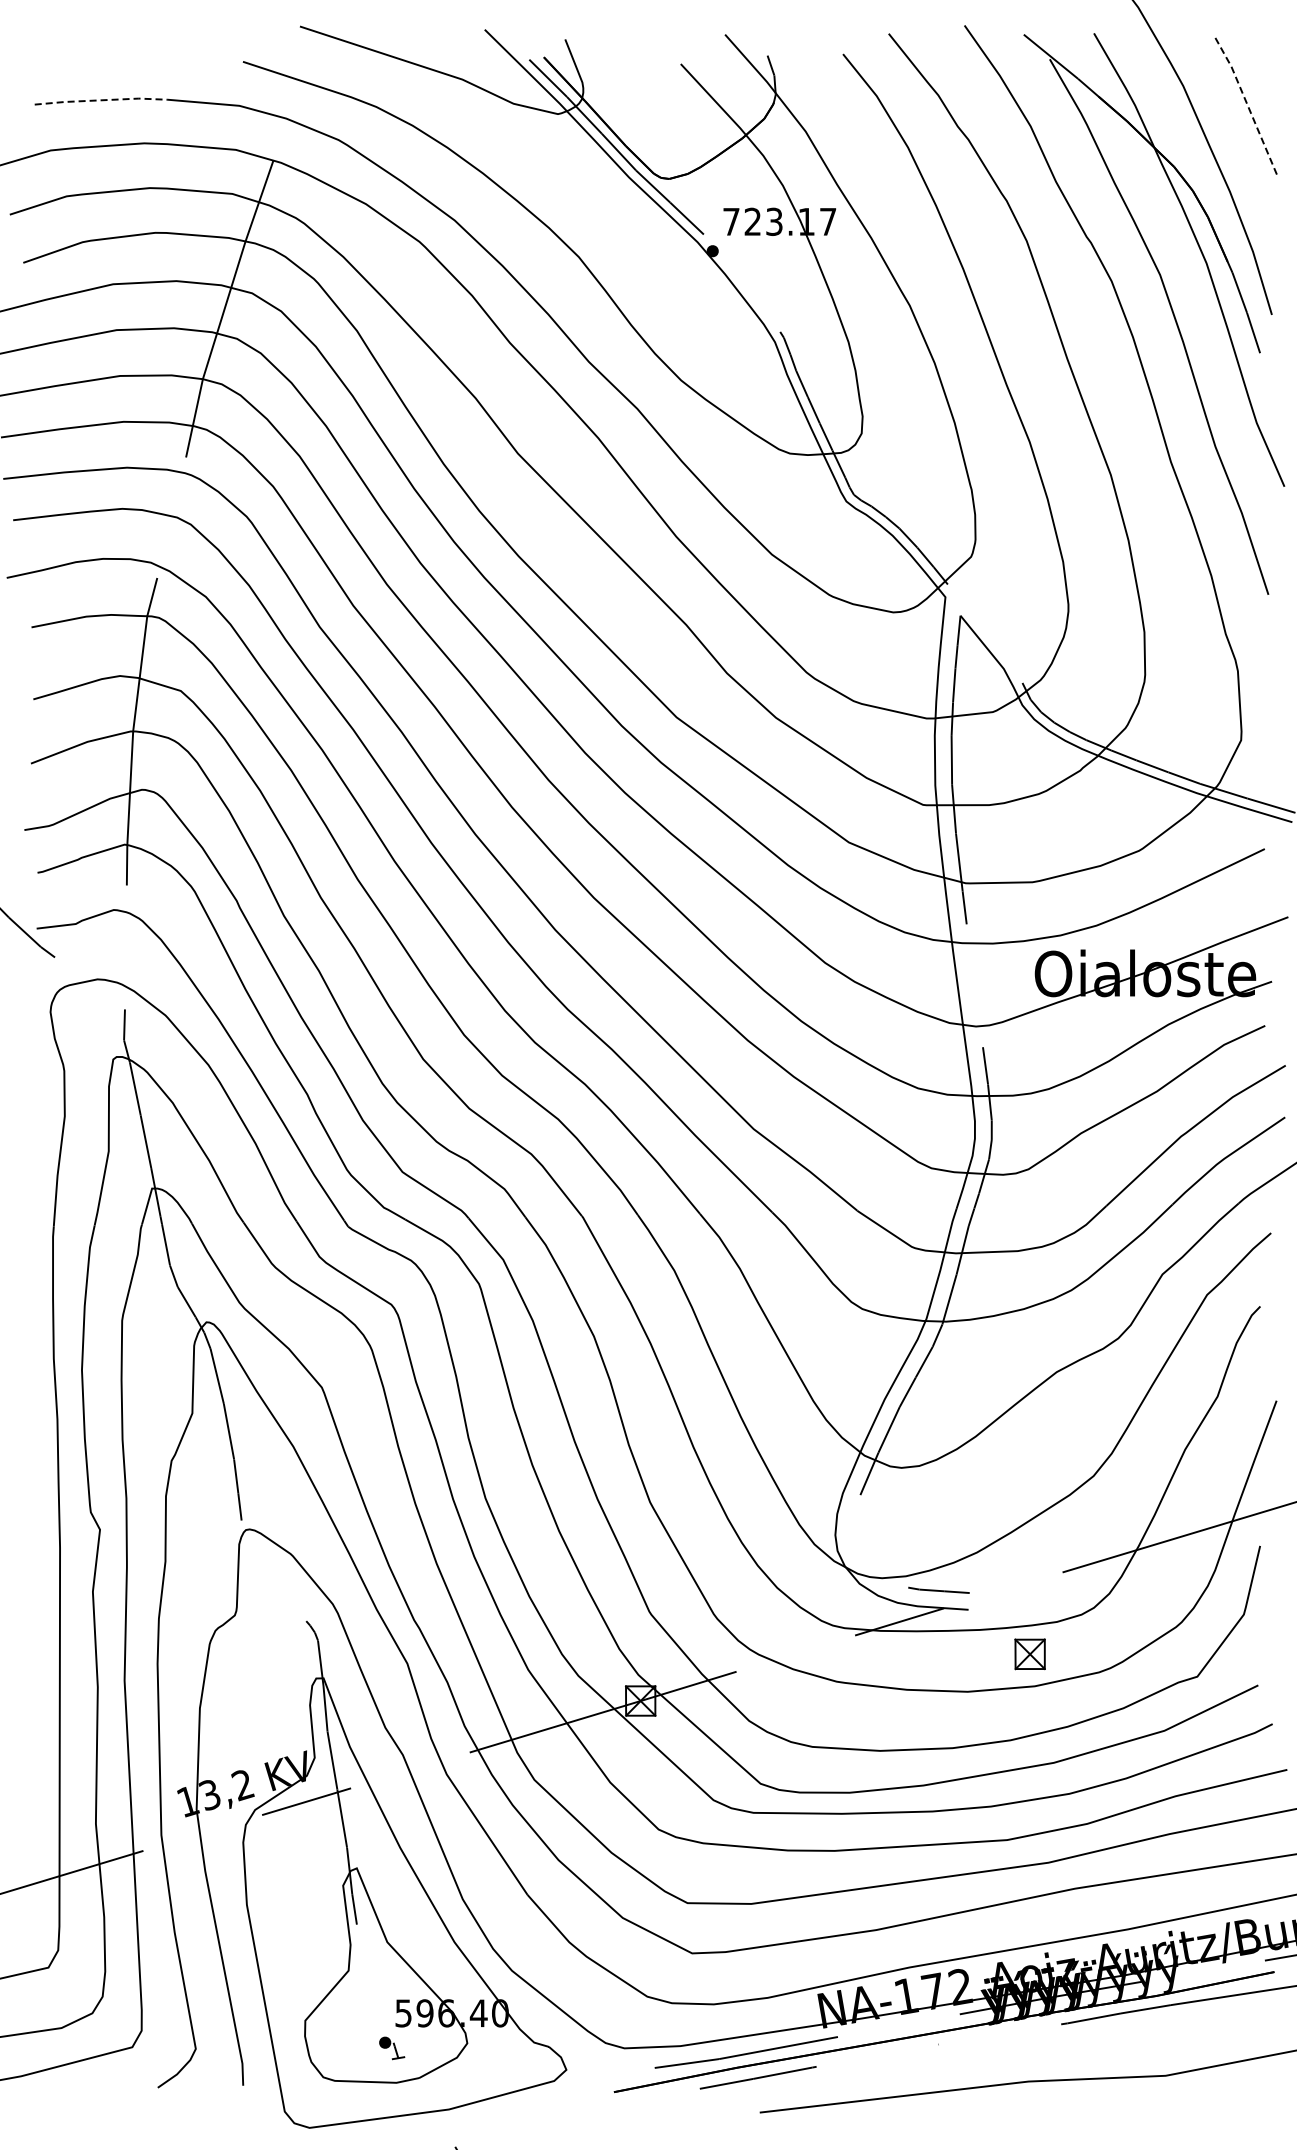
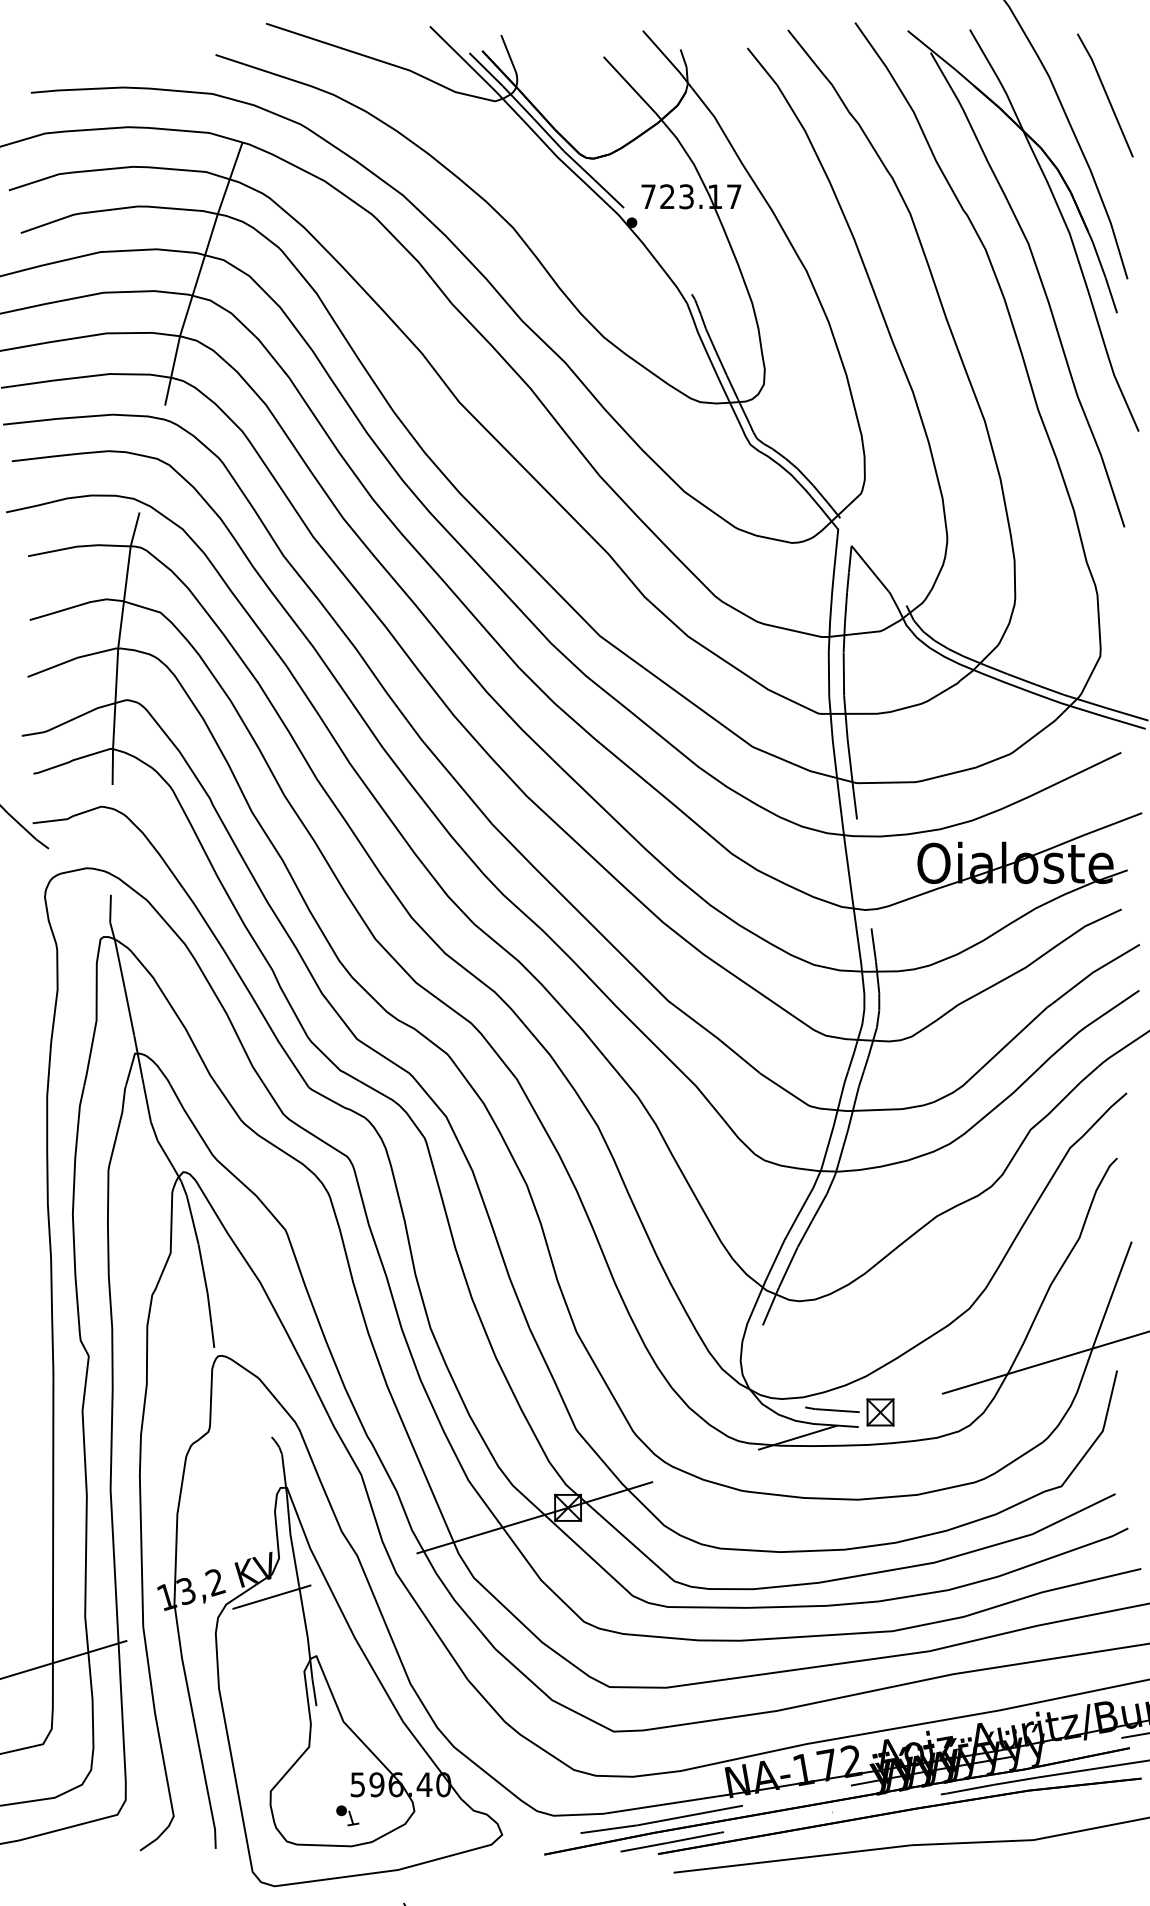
line: (101, 100) -> (90, 89), dashed -> solid
line: (1248, 107) -> (1106, 95), dashed -> solid
part: (1029, 1654) -> (879, 1412), moved
part: (1014, 2048) -> (899, 1815), added

